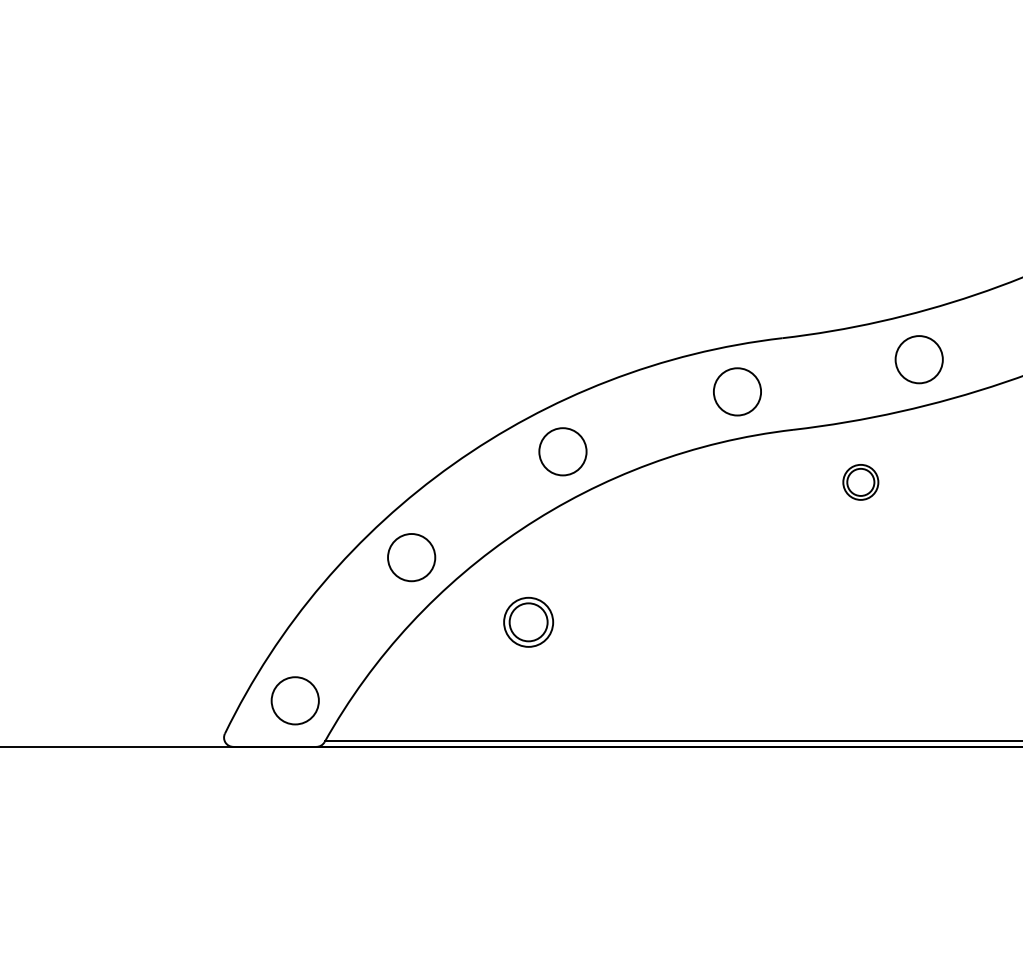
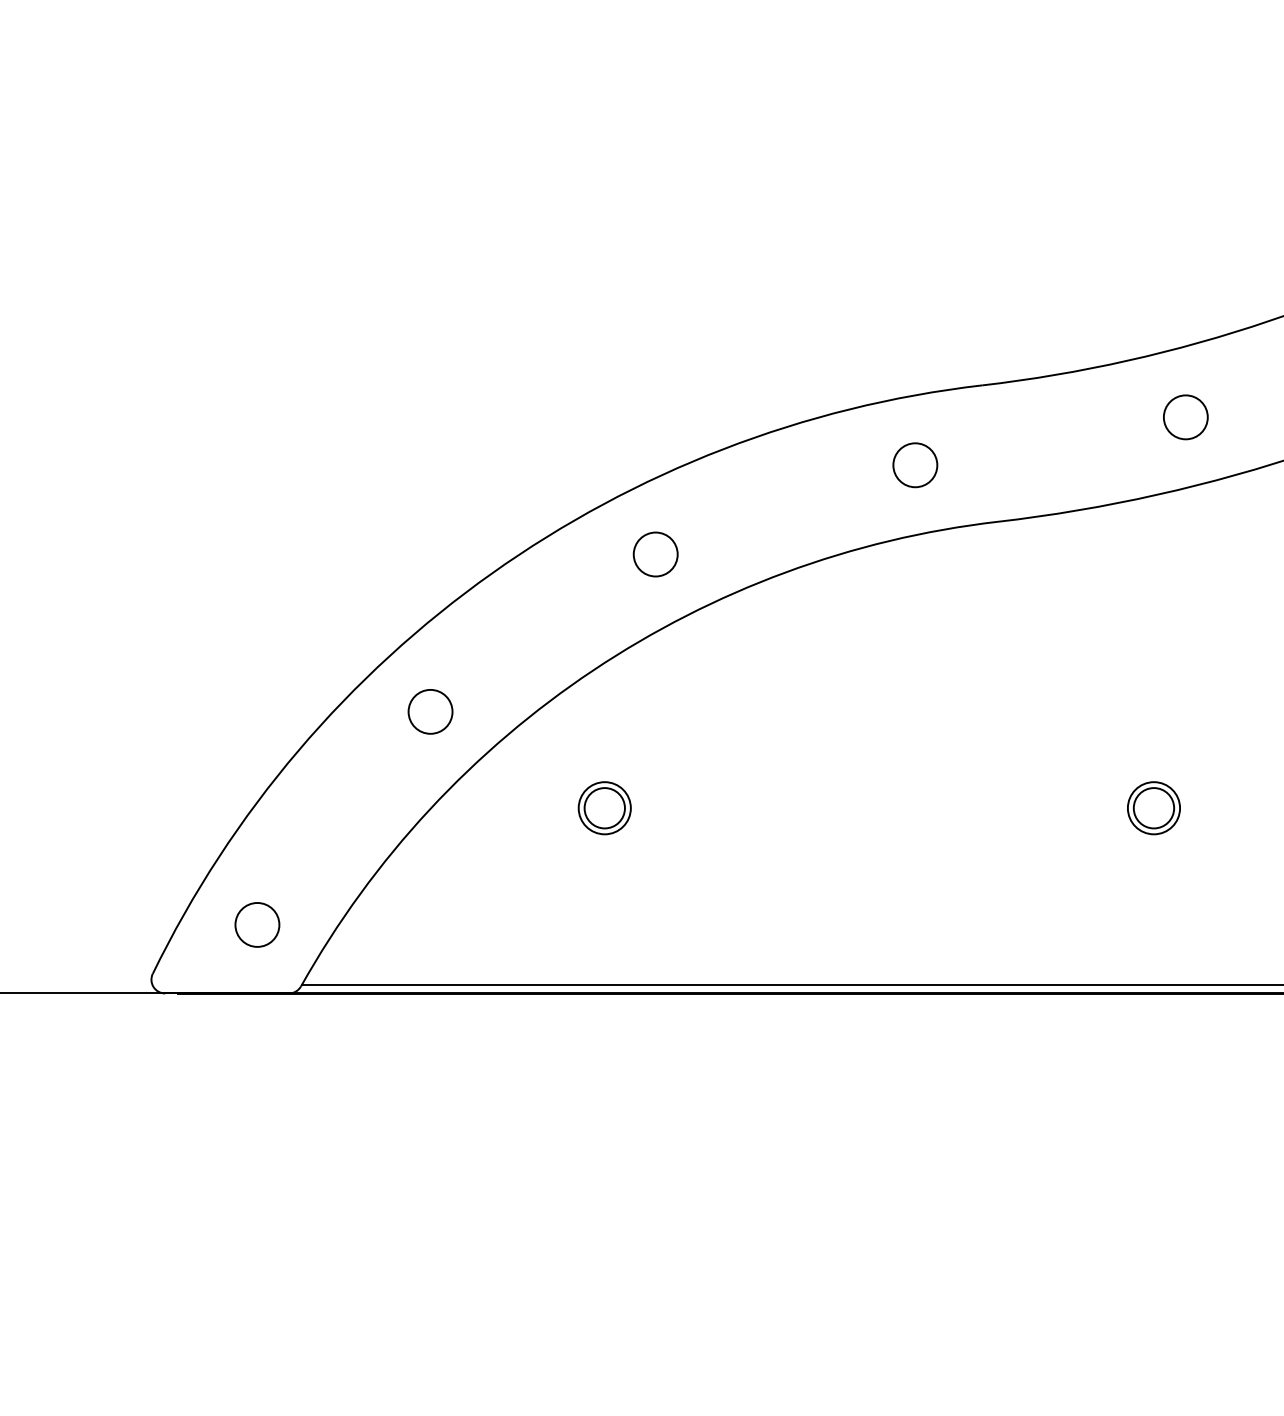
circle: (919, 359) -> (1186, 417), size x0.62
circle: (737, 391) -> (915, 464), size x0.62
circle: (562, 451) -> (655, 553), size x0.62
part: (860, 482) -> (1153, 808), moved
circle: (411, 557) -> (430, 711), size x0.62
part: (528, 622) -> (604, 808), size x0.71
circle: (295, 700) -> (257, 924), size x0.62

